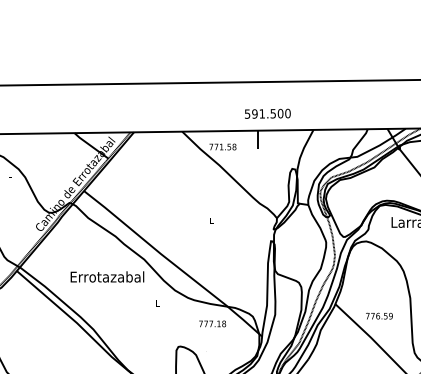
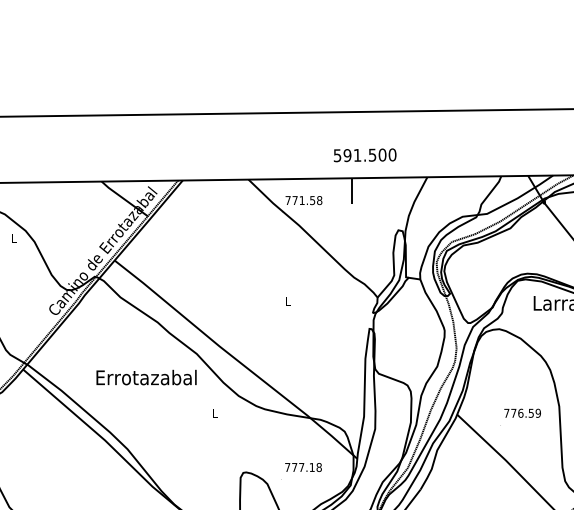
text: (379, 315) -> (522, 412), moved
text: (212, 323) -> (303, 466), moved

